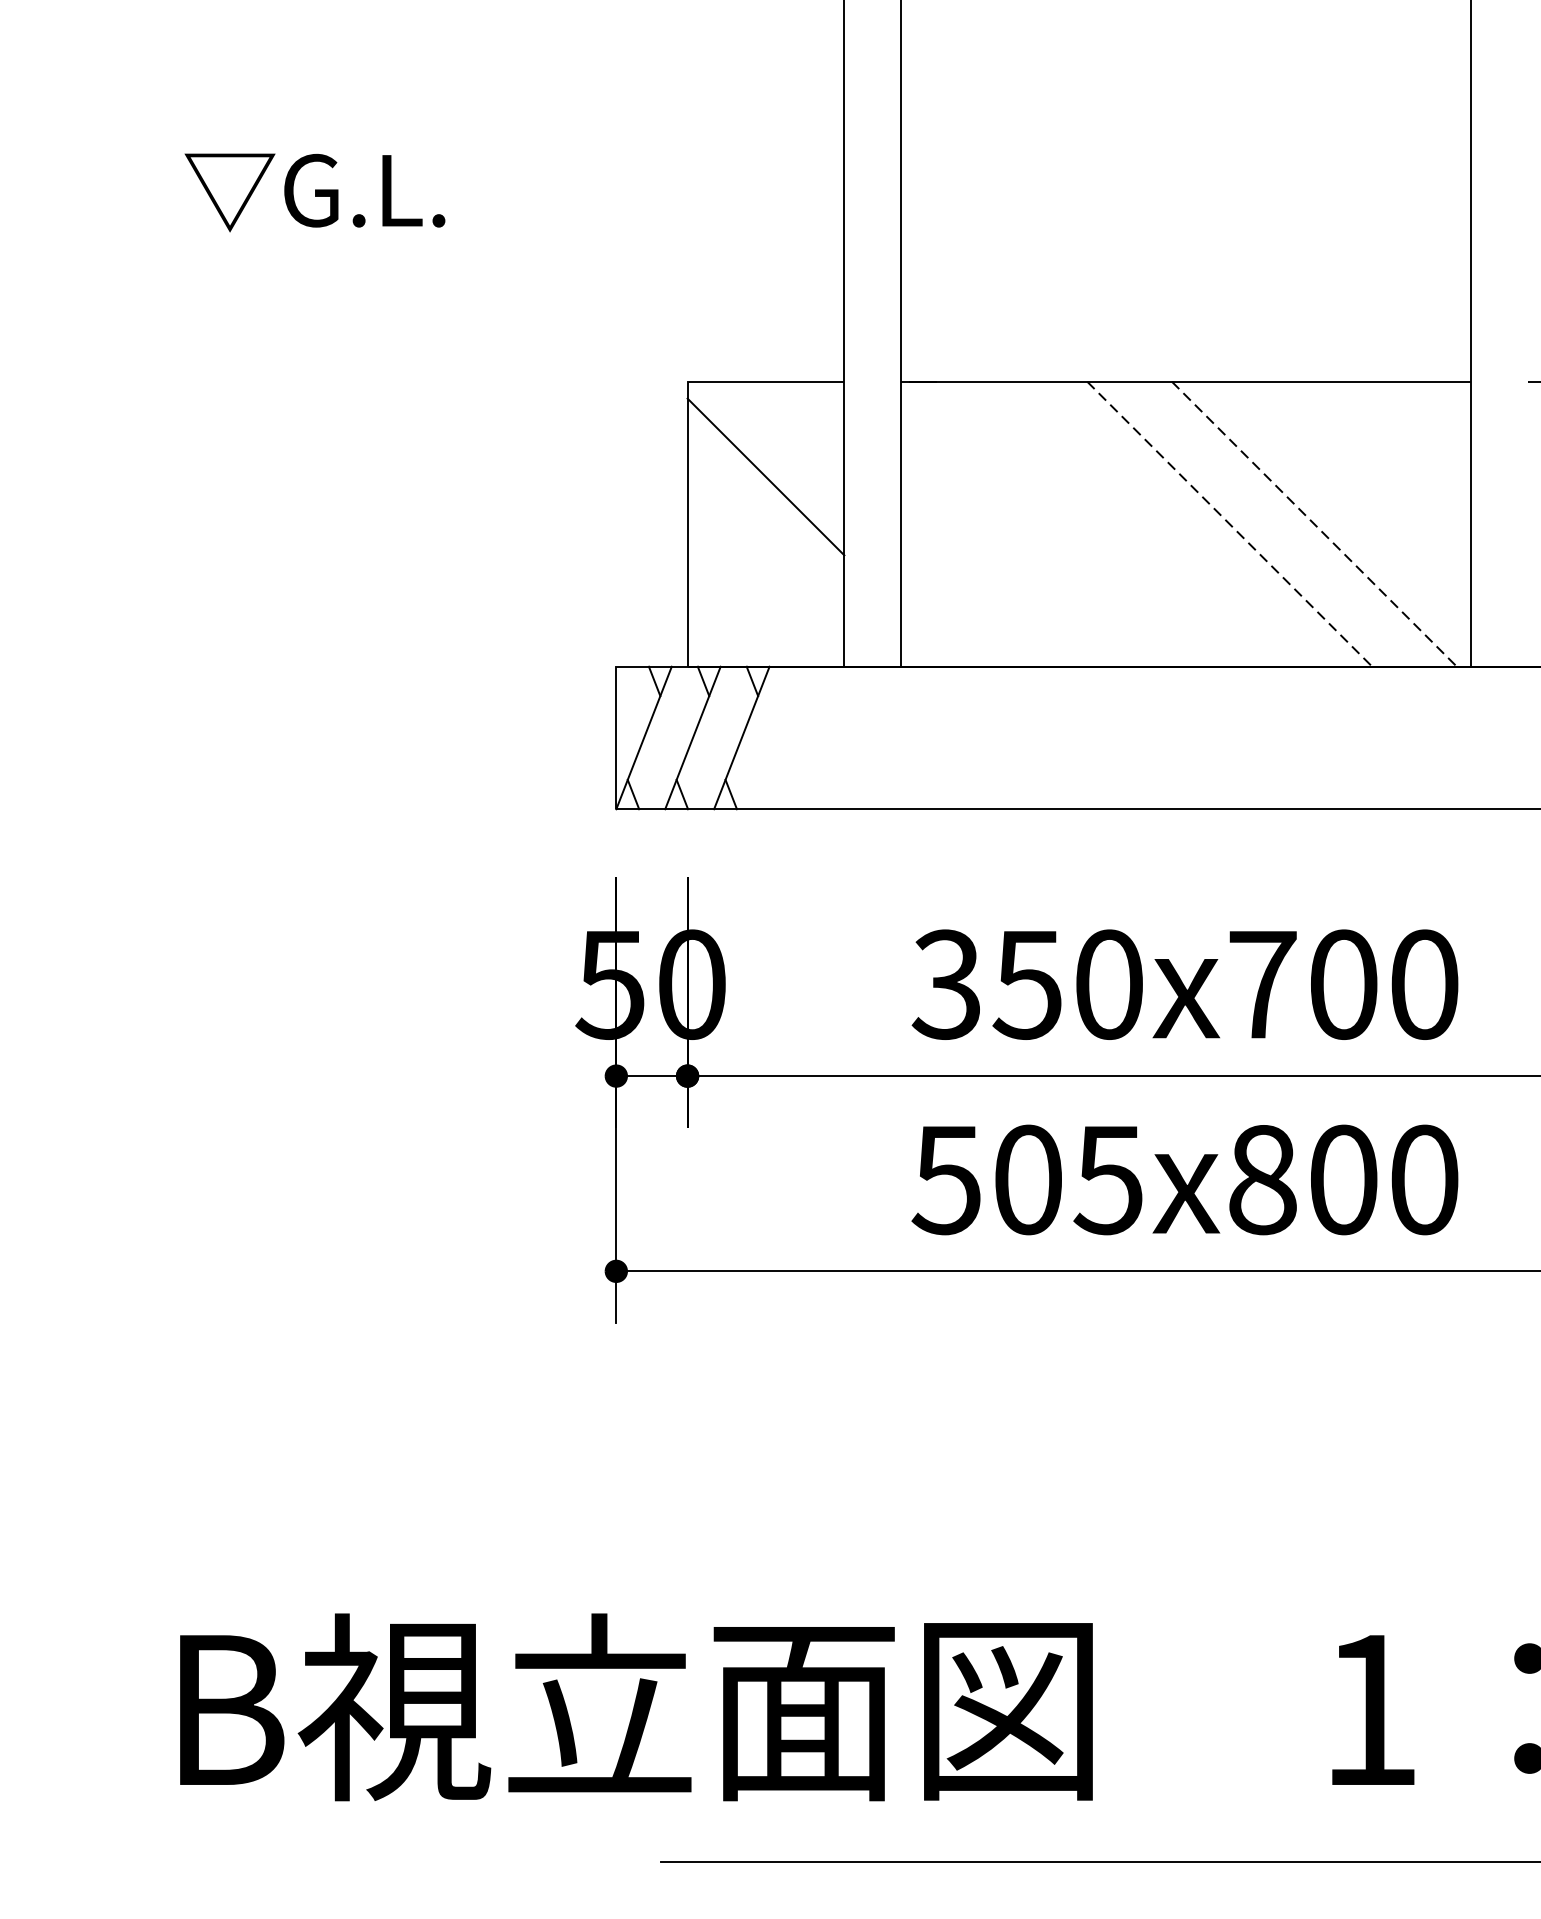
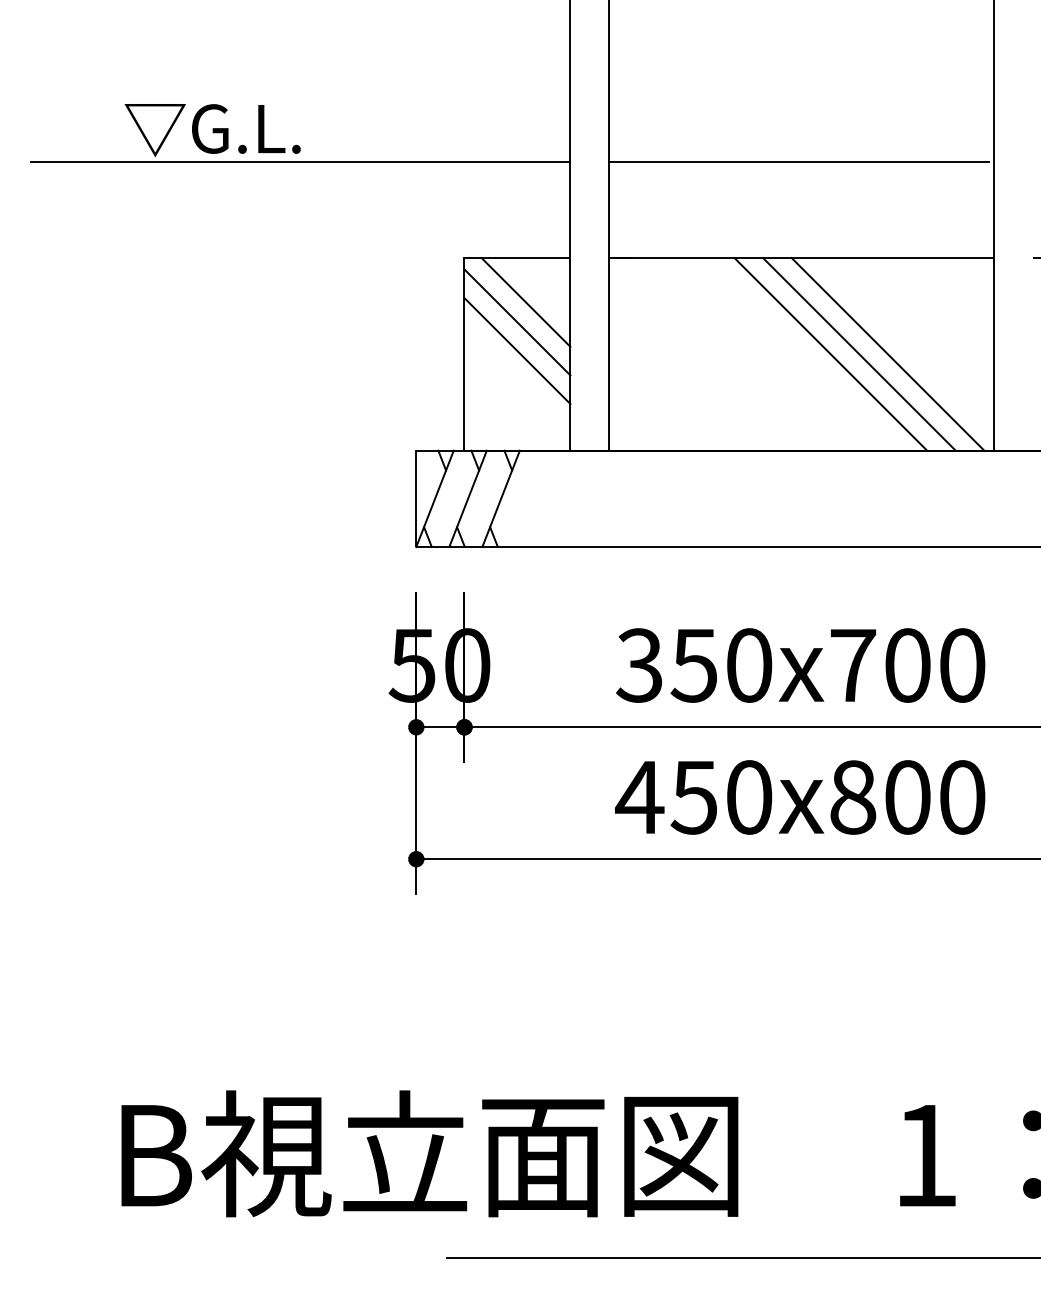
line: (444, 238) -> (300, 161), added
line: (1181, 238) -> (798, 161), added
line: (777, 447) -> (525, 302), added
line: (766, 519) -> (517, 351), added
line: (1230, 524) -> (831, 354), dashed -> solid
line: (1272, 524) -> (859, 354), added
line: (1315, 524) -> (888, 354), dashed -> solid
text: (1026, 1180) -> (693, 797), 505x800 -> 450x800

